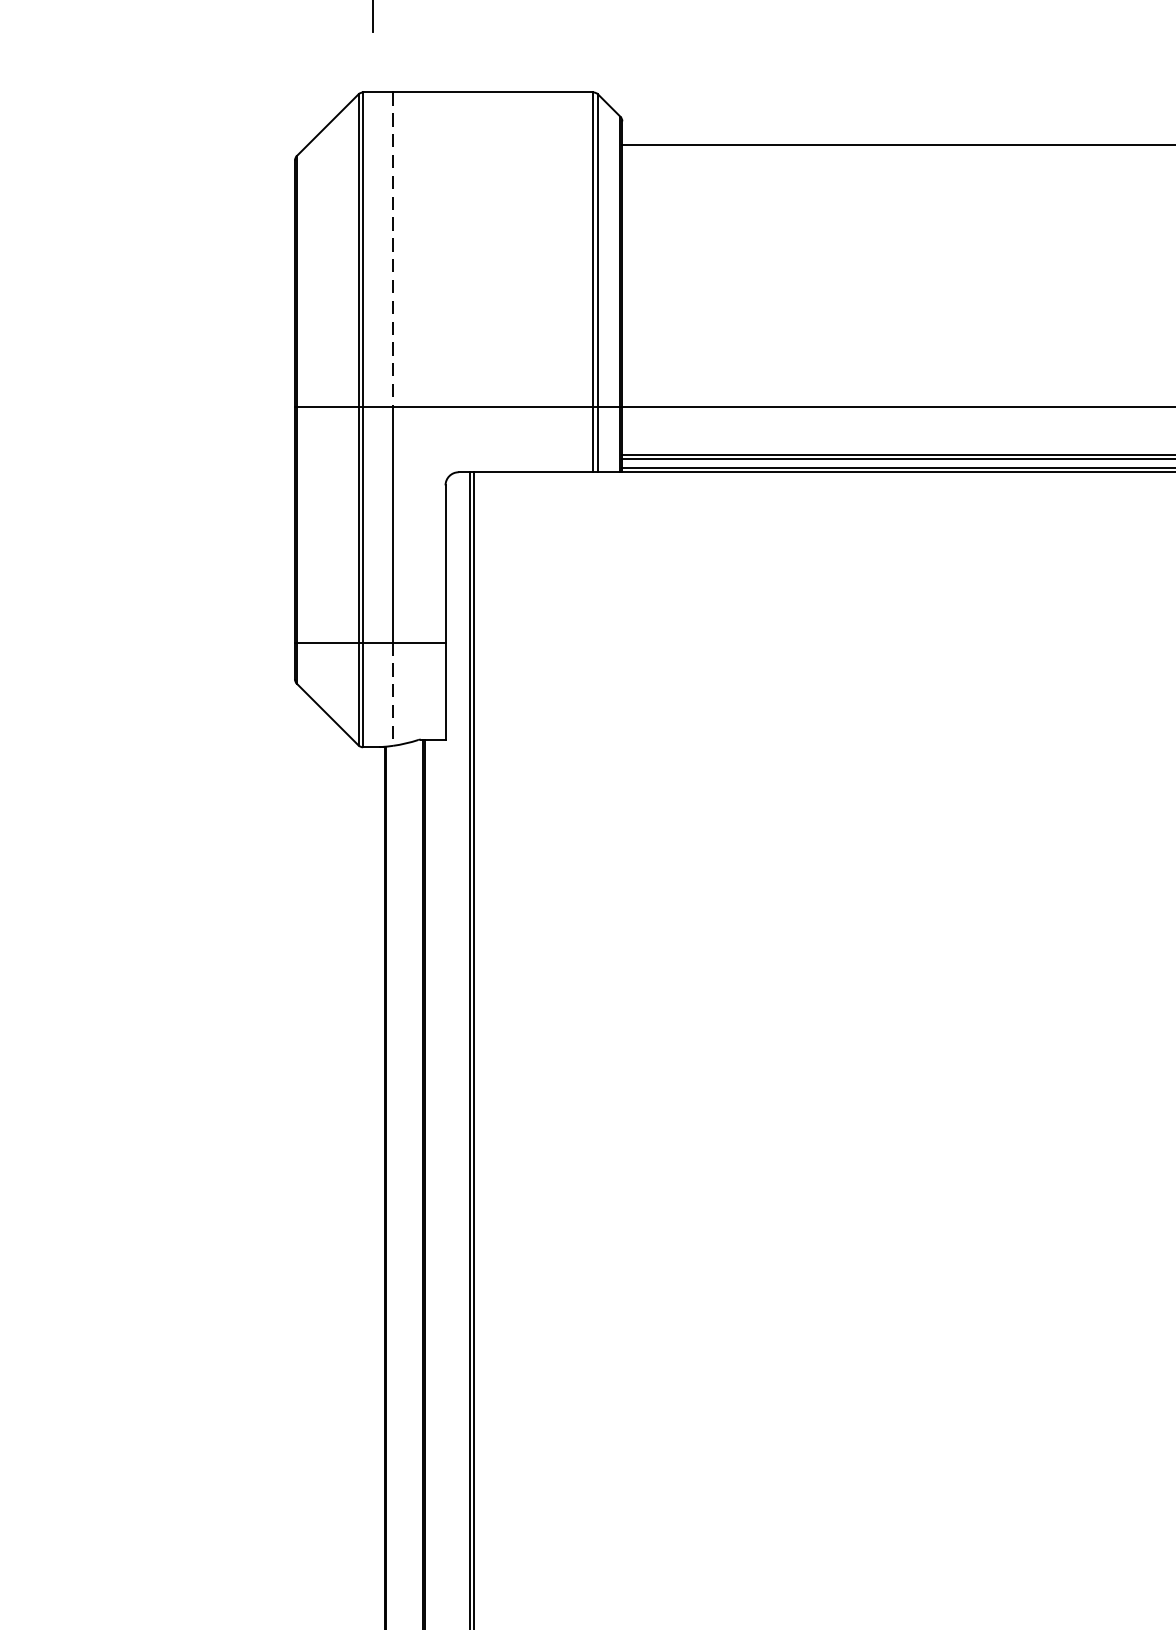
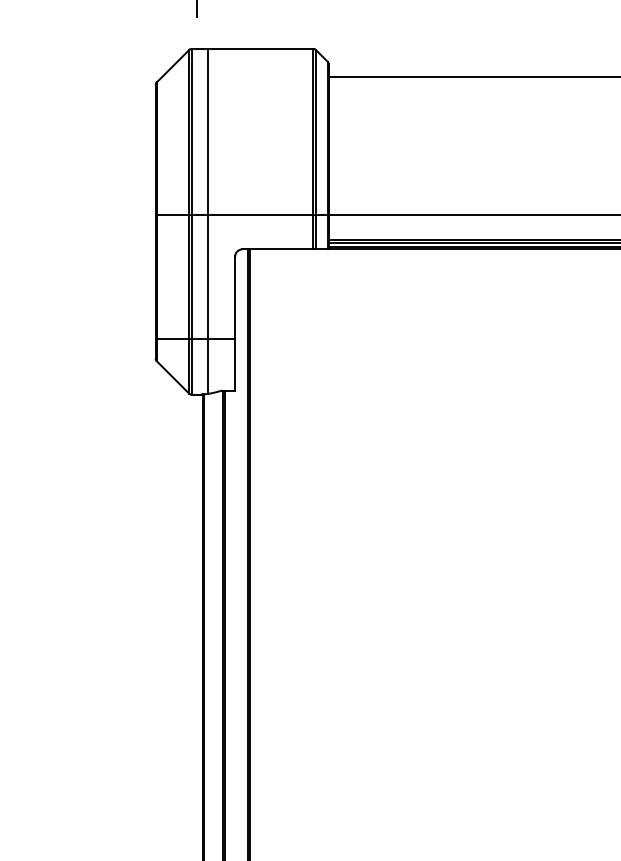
line: (392, 250) -> (207, 132), dashed -> solid
line: (392, 695) -> (207, 367), dashed -> solid

